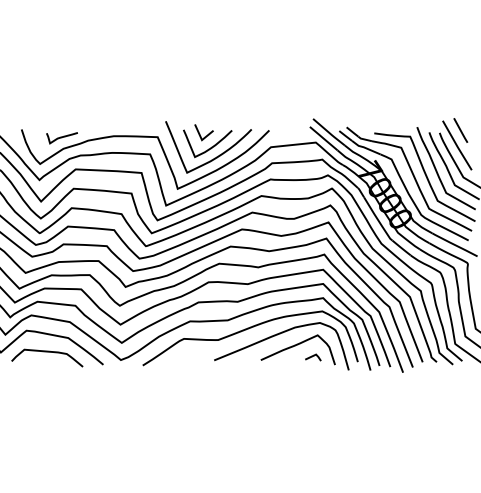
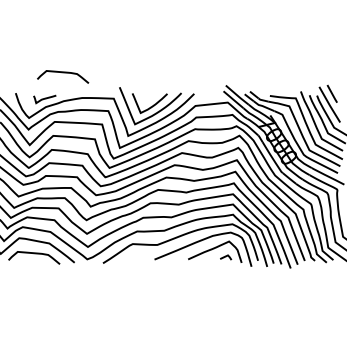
curve: (87, 101) -> (63, 72), added
line: (200, 133) -> (144, 96), removed

